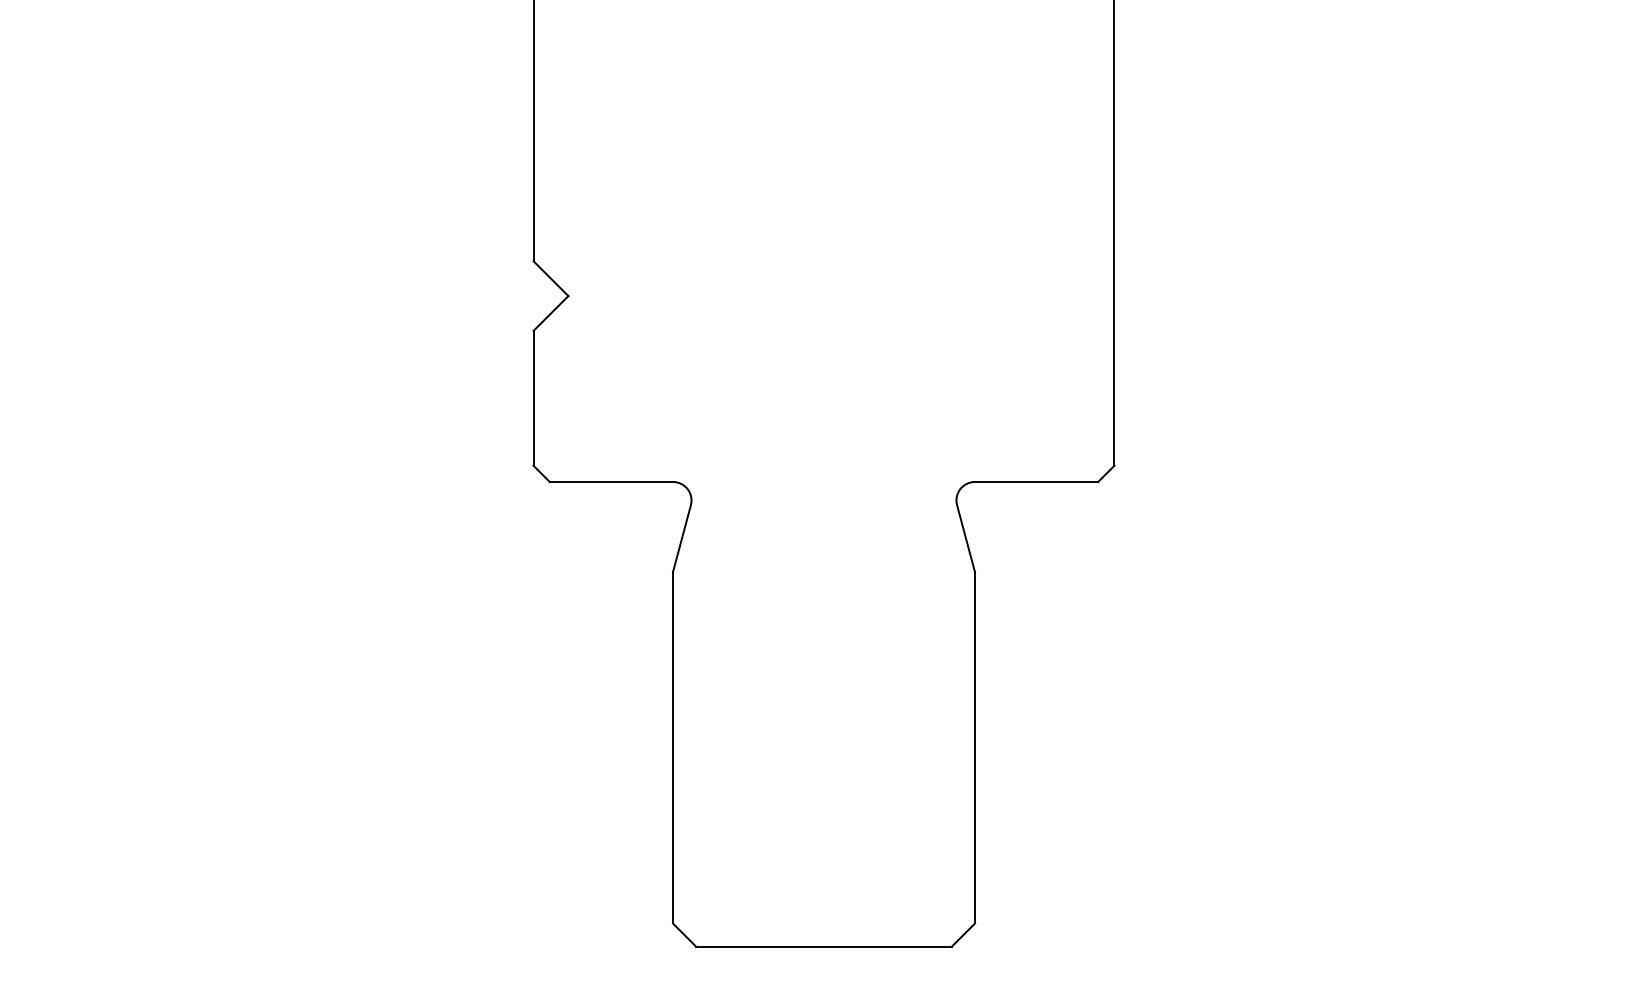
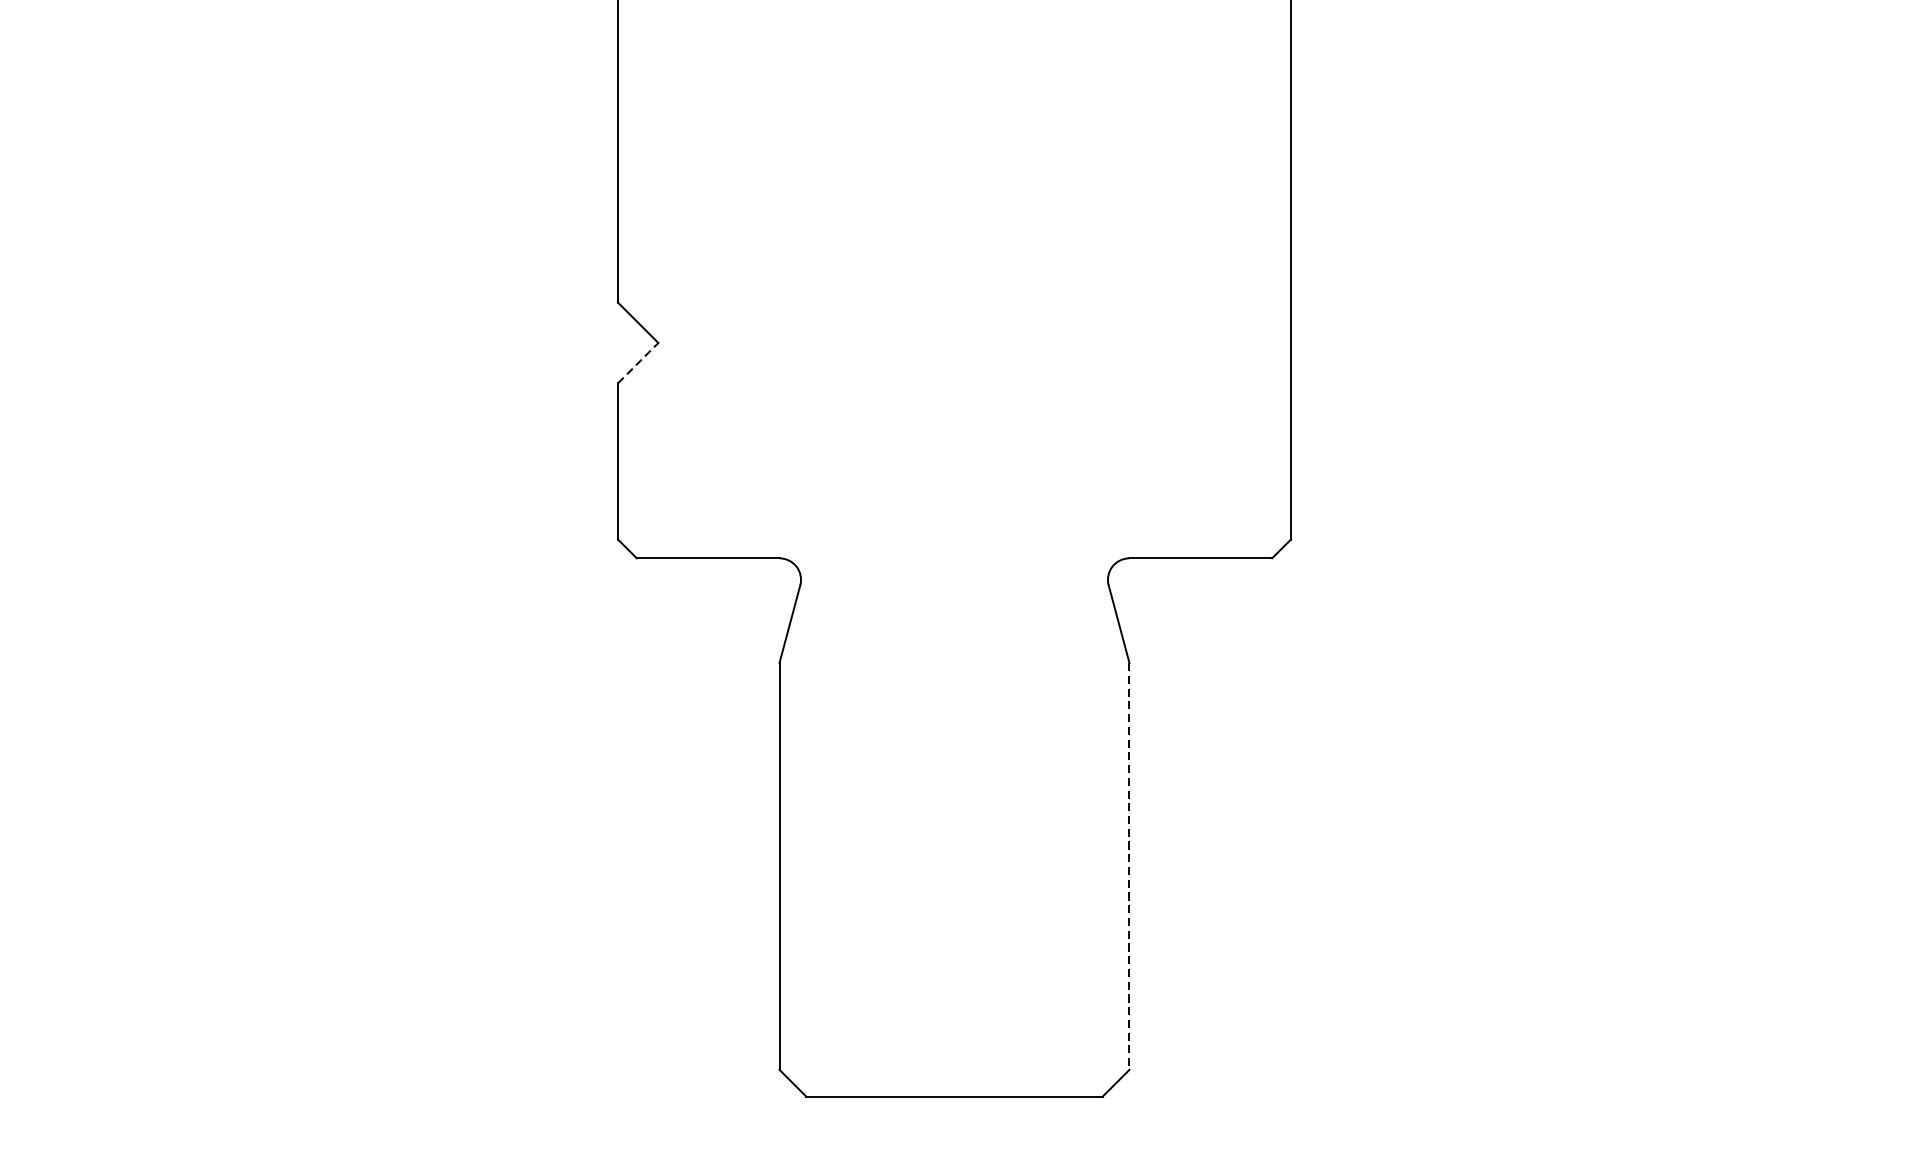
line: (550, 313) -> (637, 363), solid -> dashed
line: (975, 747) -> (1130, 865), solid -> dashed

